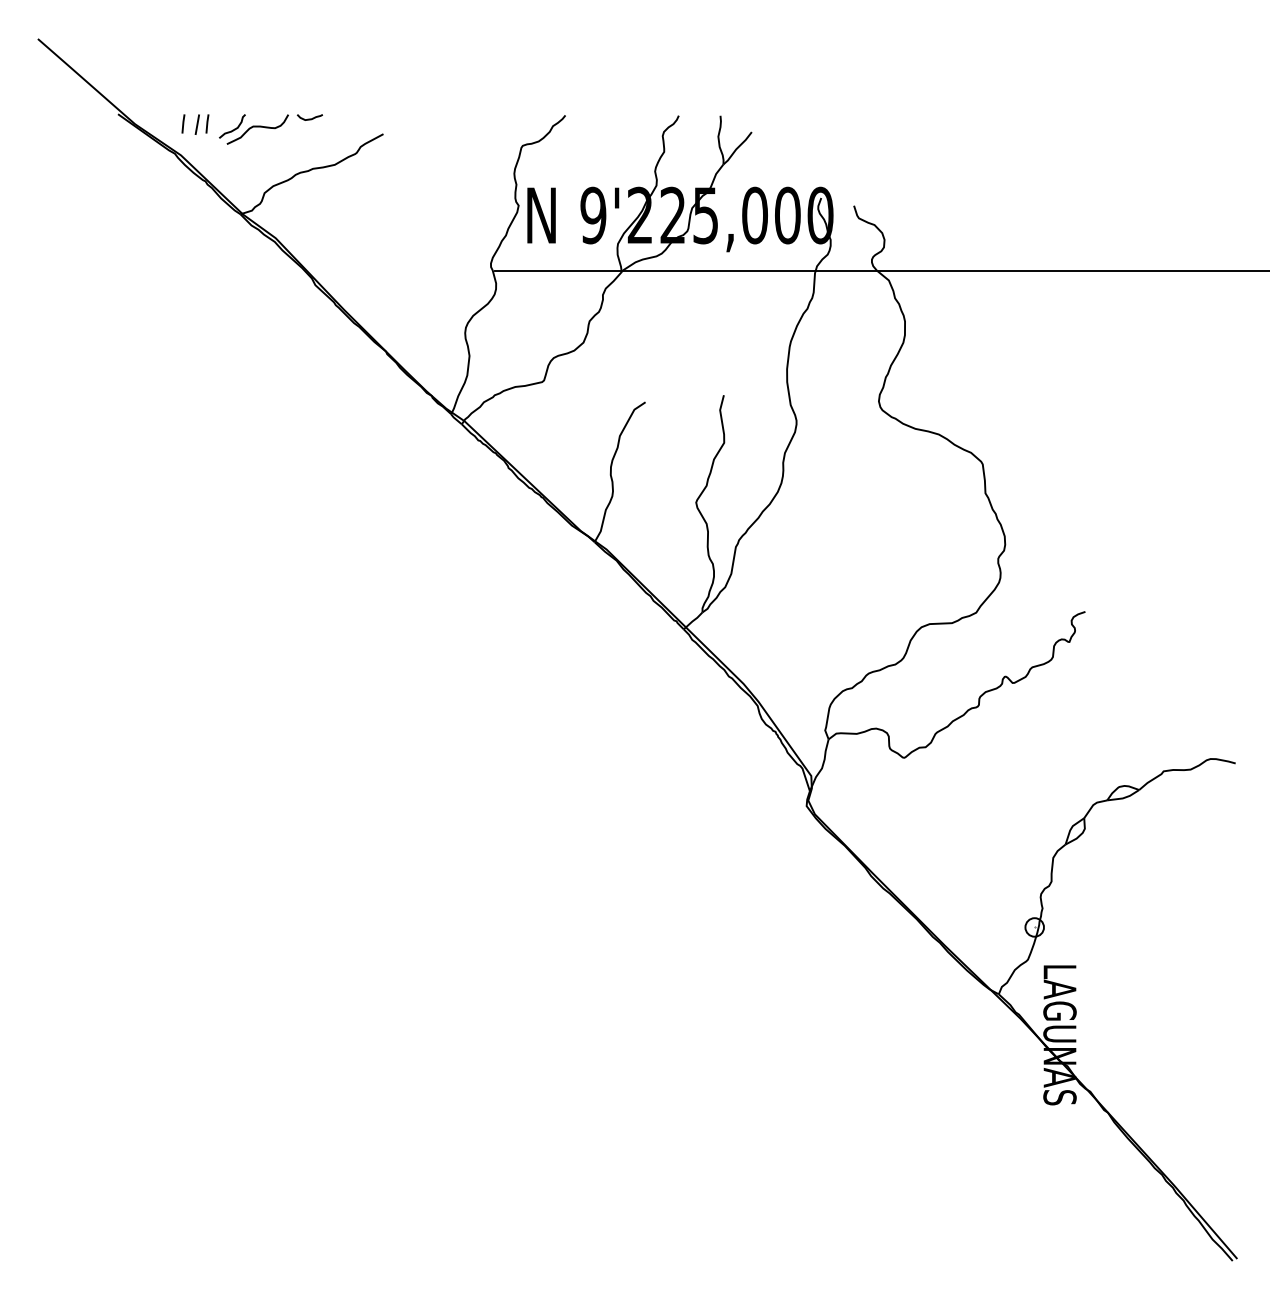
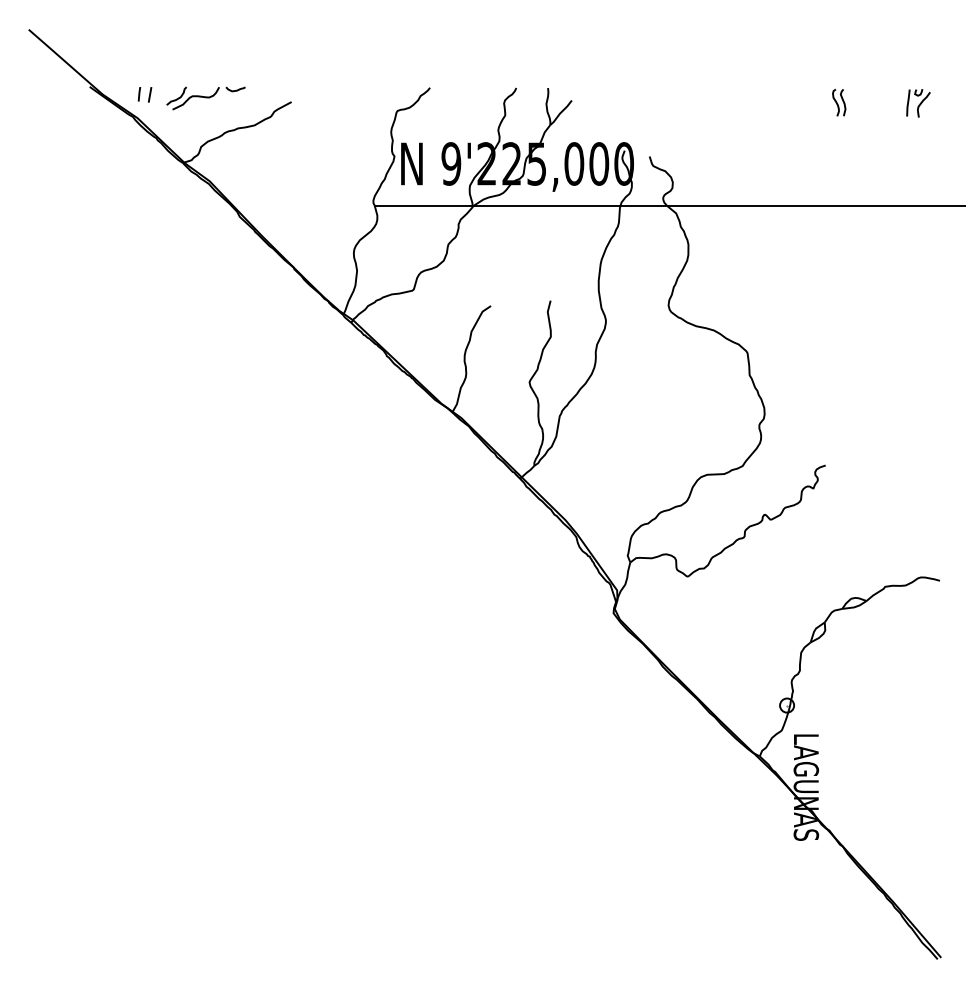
line: (207, 123) -> (157, 93), removed
part: (1103, 135) -> (839, 103), added
part: (1207, 135) -> (918, 103), added

